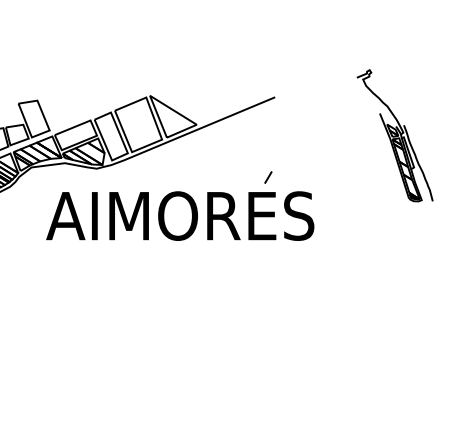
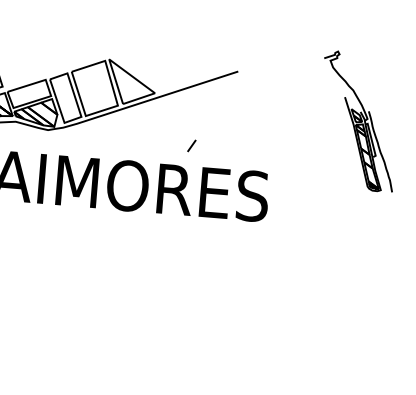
line: (268, 177) -> (191, 145), moved

